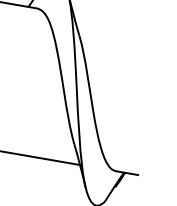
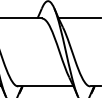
line: (117, 22) -> (79, 18), added

